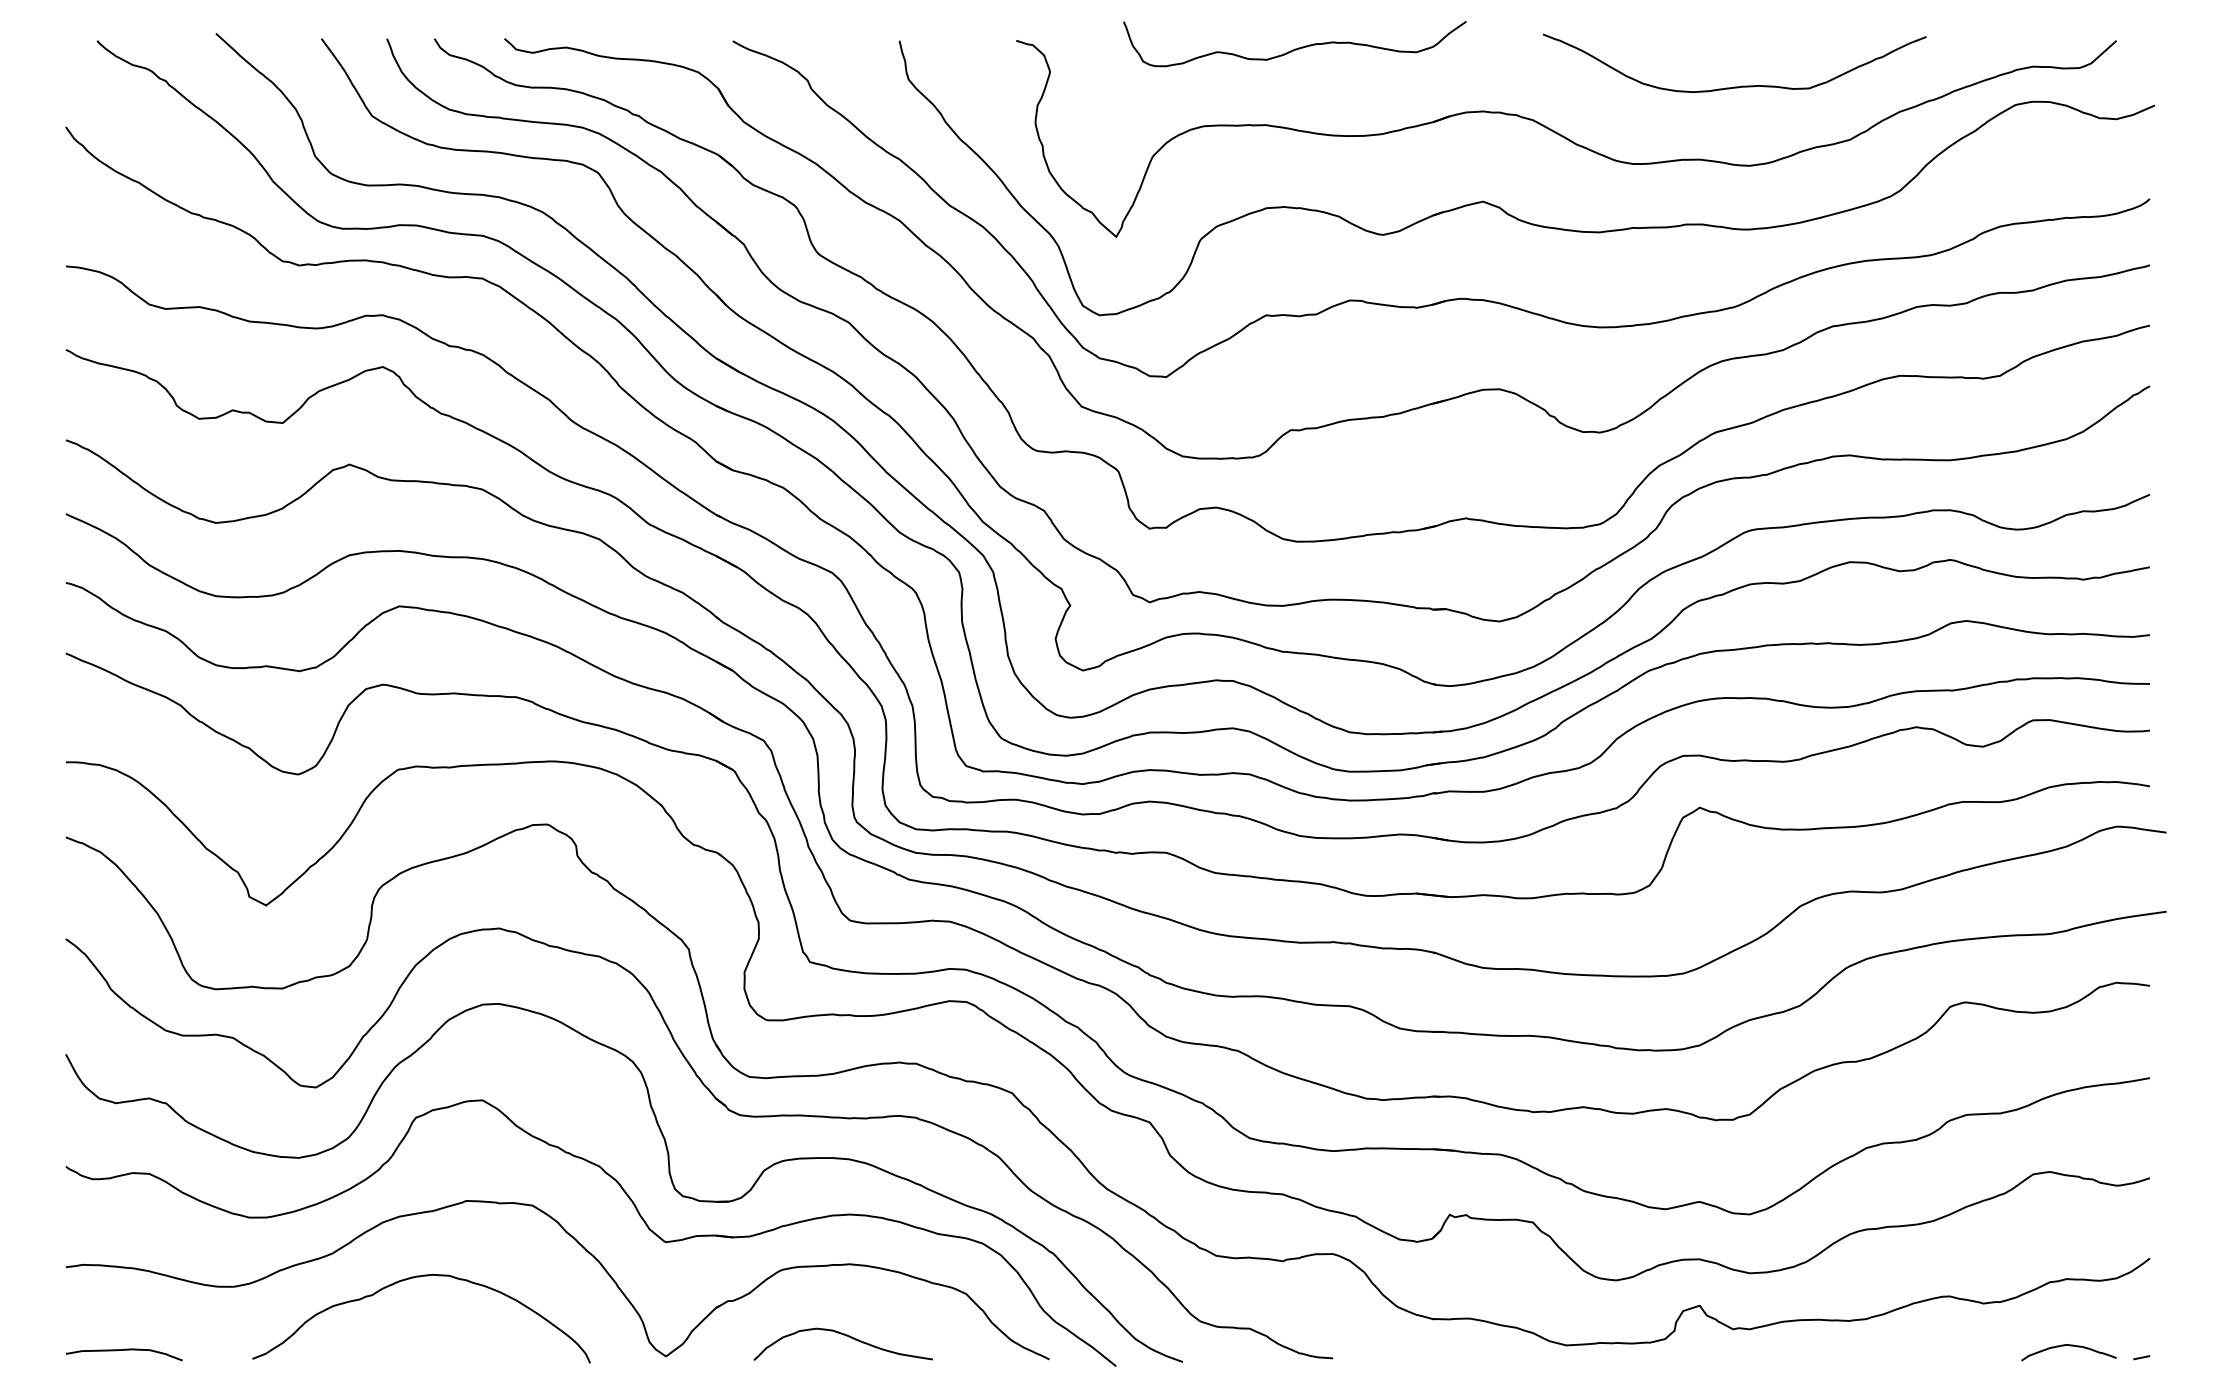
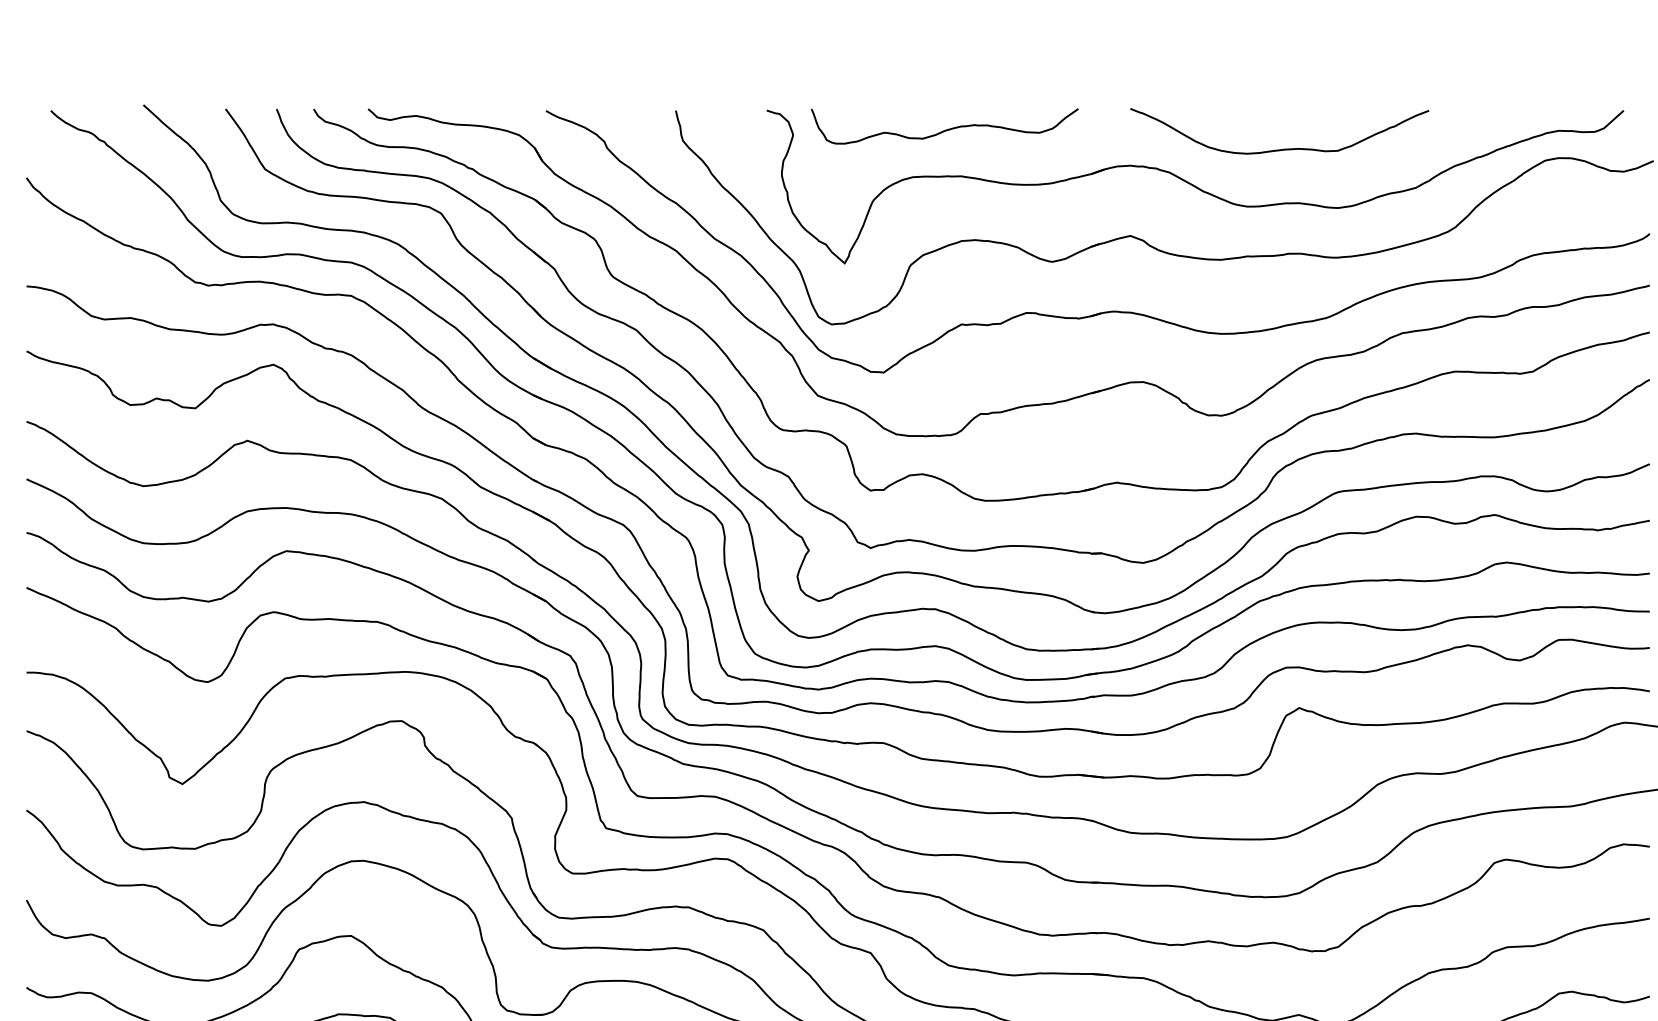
curve: (1295, 48) -> (945, 129), moved
curve: (1734, 86) -> (1279, 149), moved

